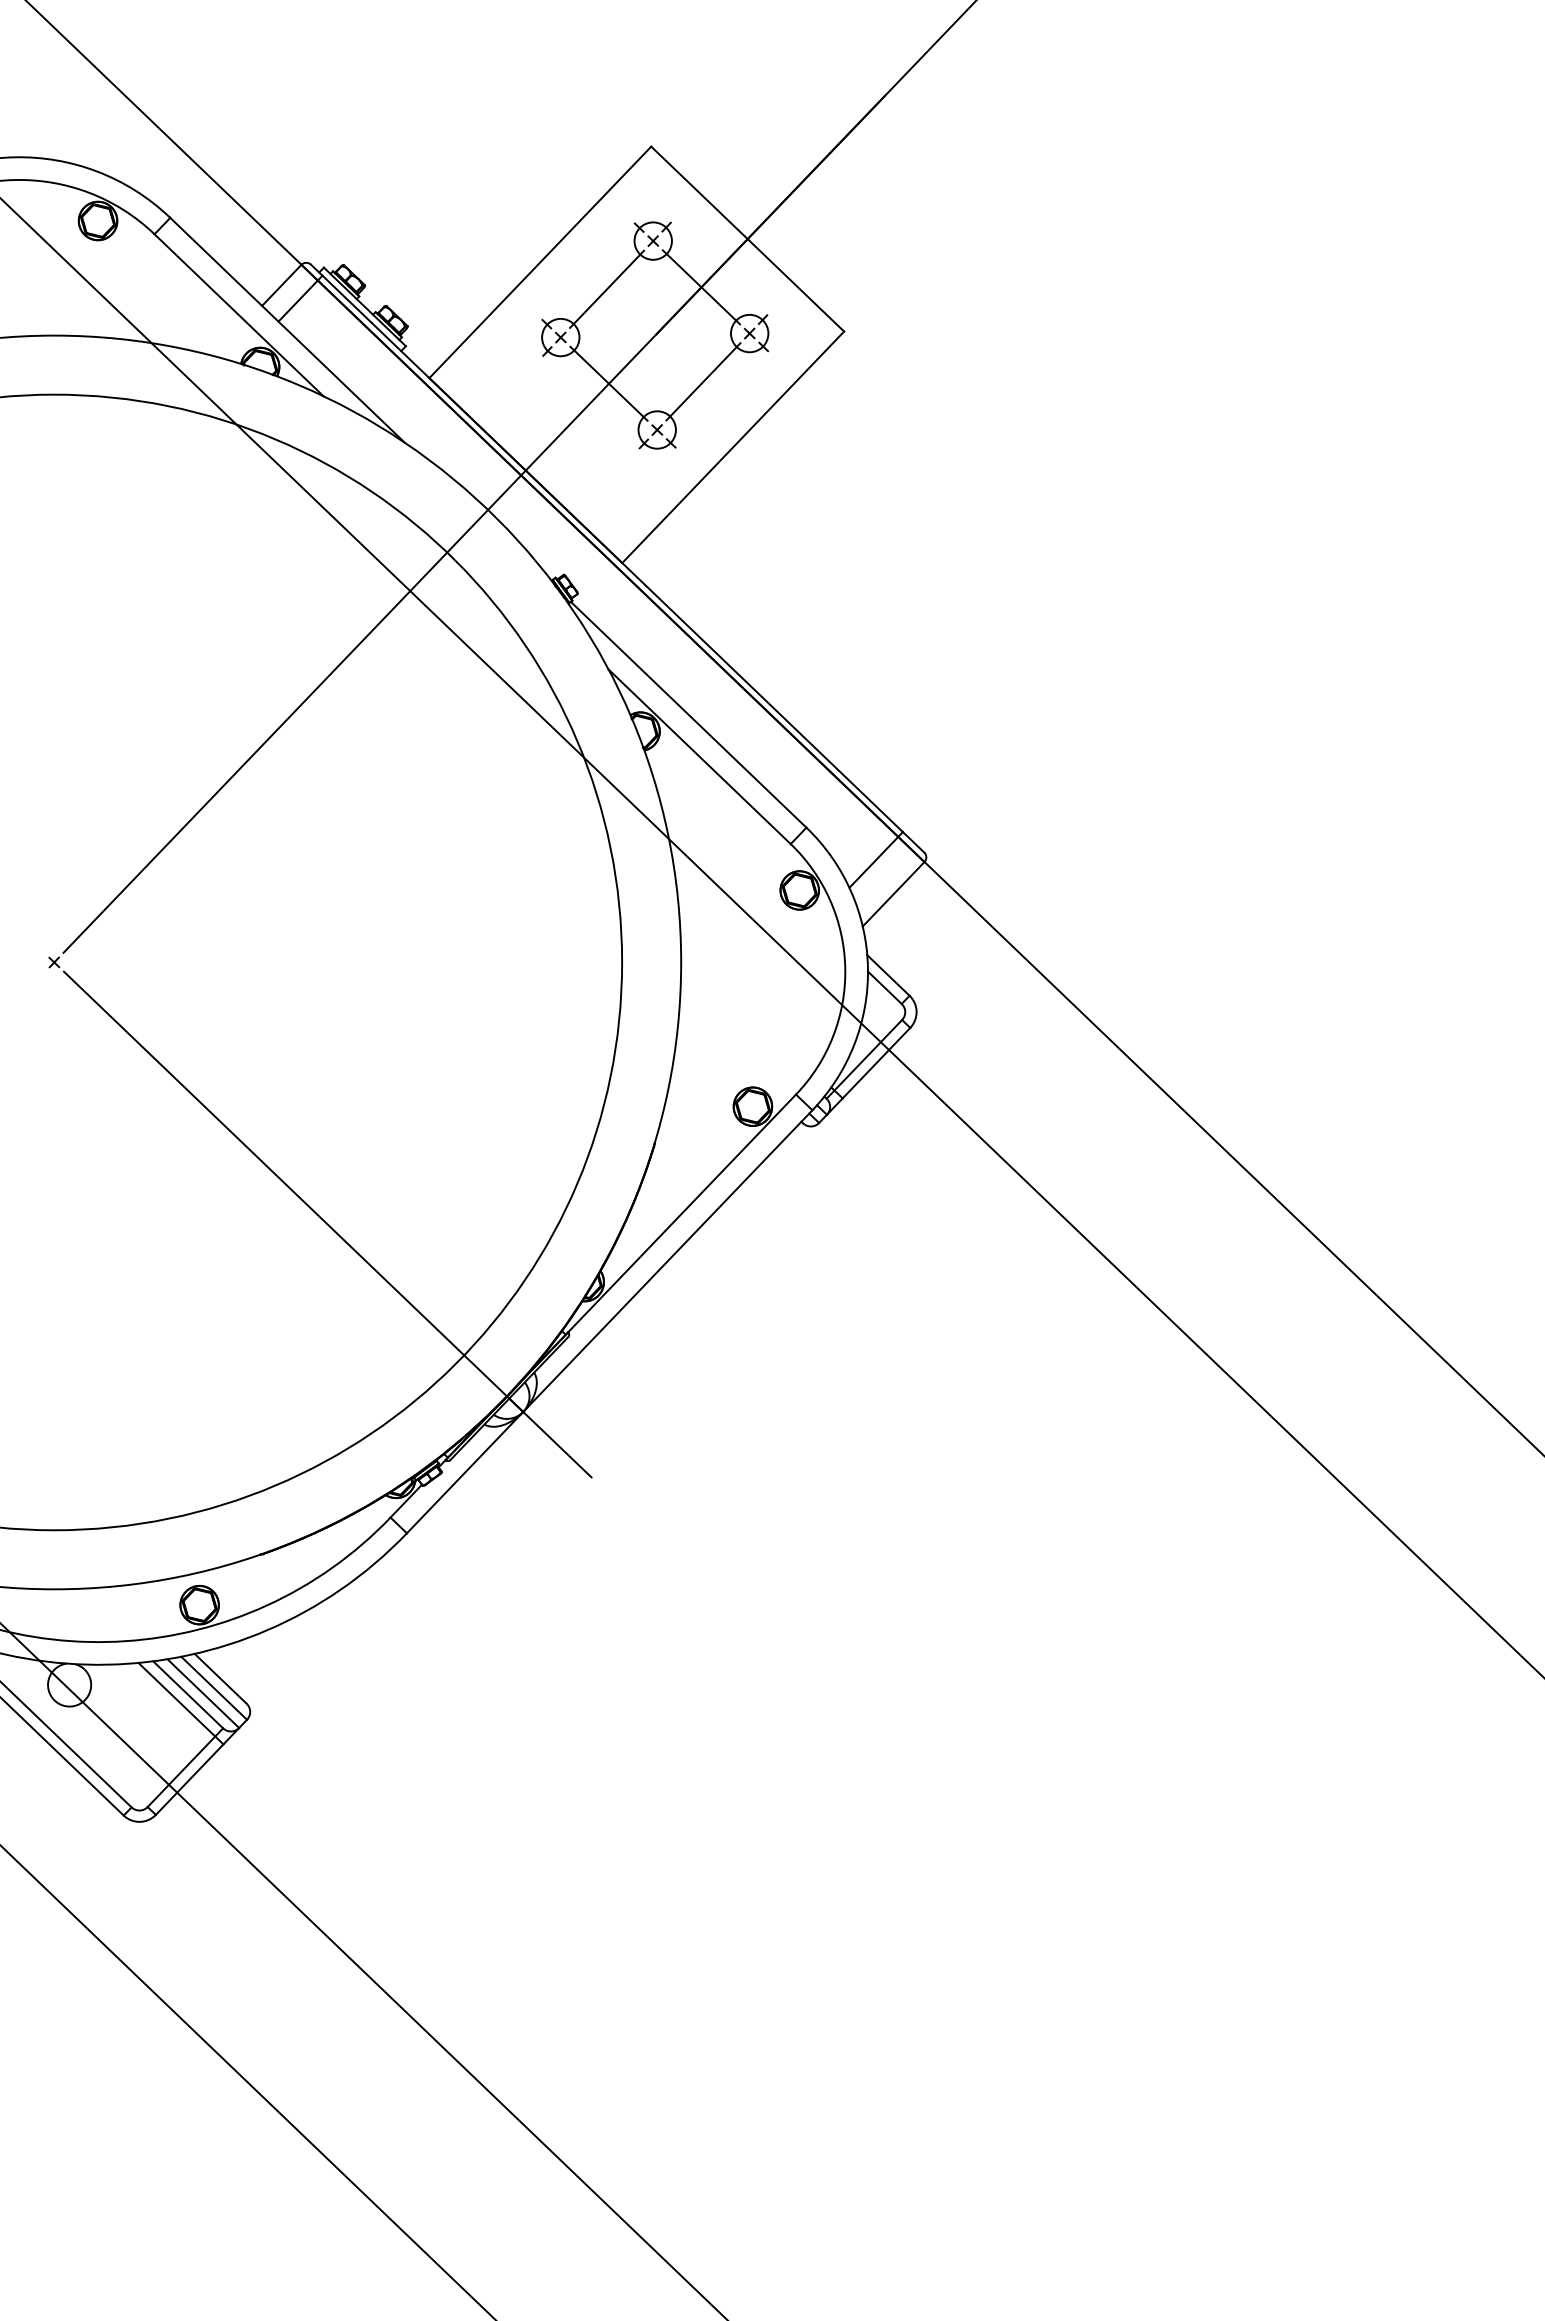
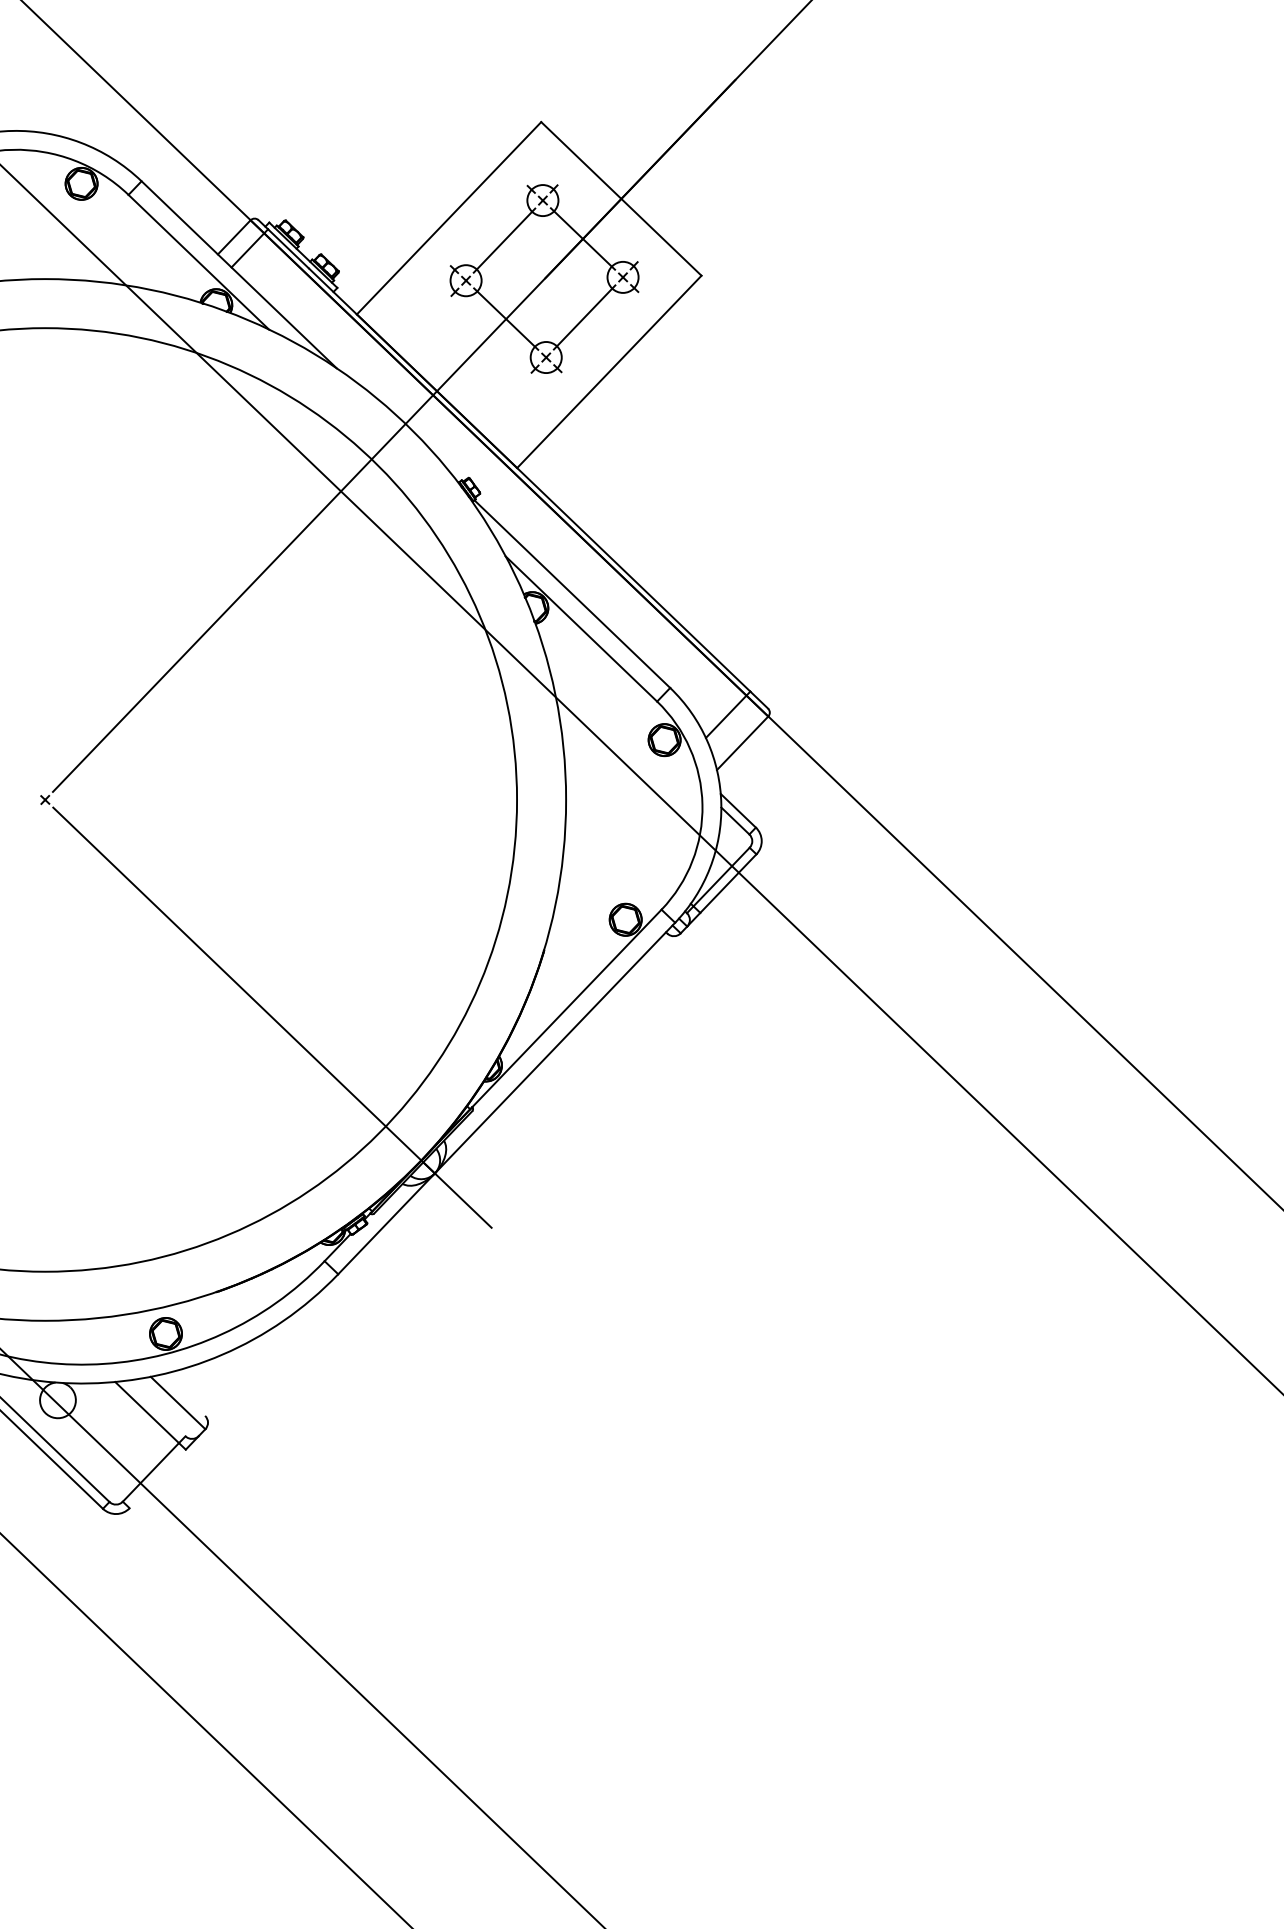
line: (220, 1678) -> (183, 1394), removed
line: (203, 1693) -> (169, 1407), removed
line: (188, 1694) -> (156, 1408), removed
line: (189, 1779) -> (157, 1478), removed

